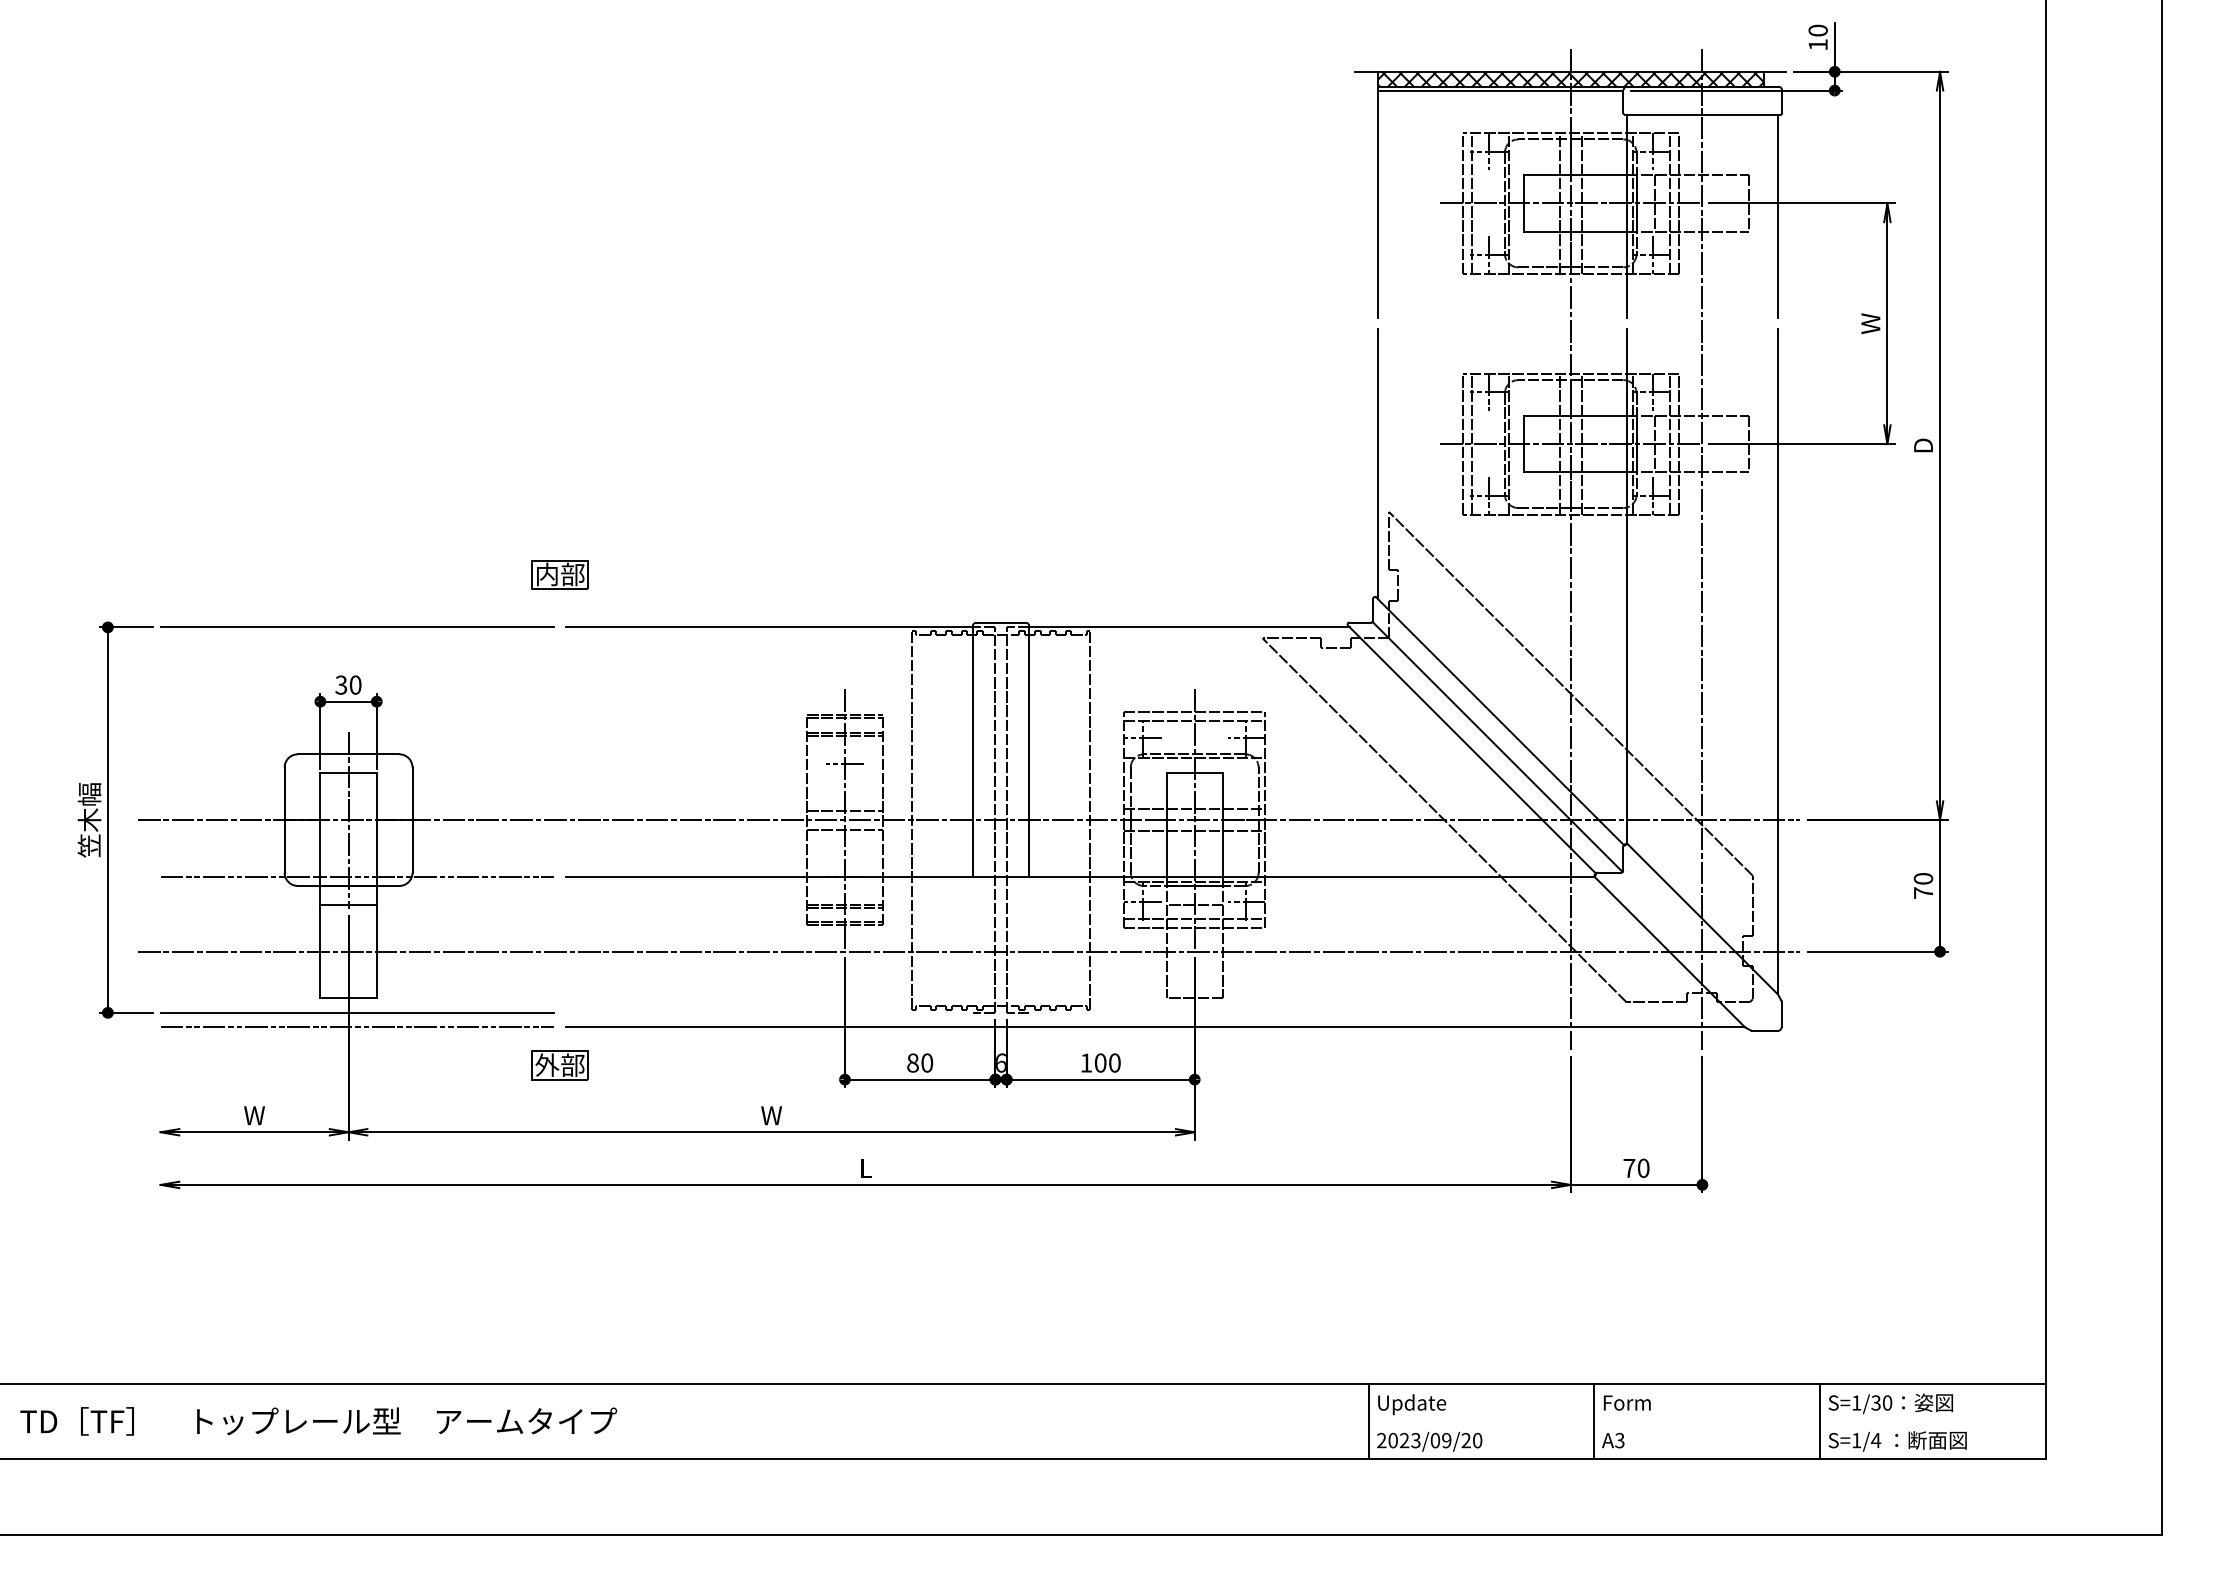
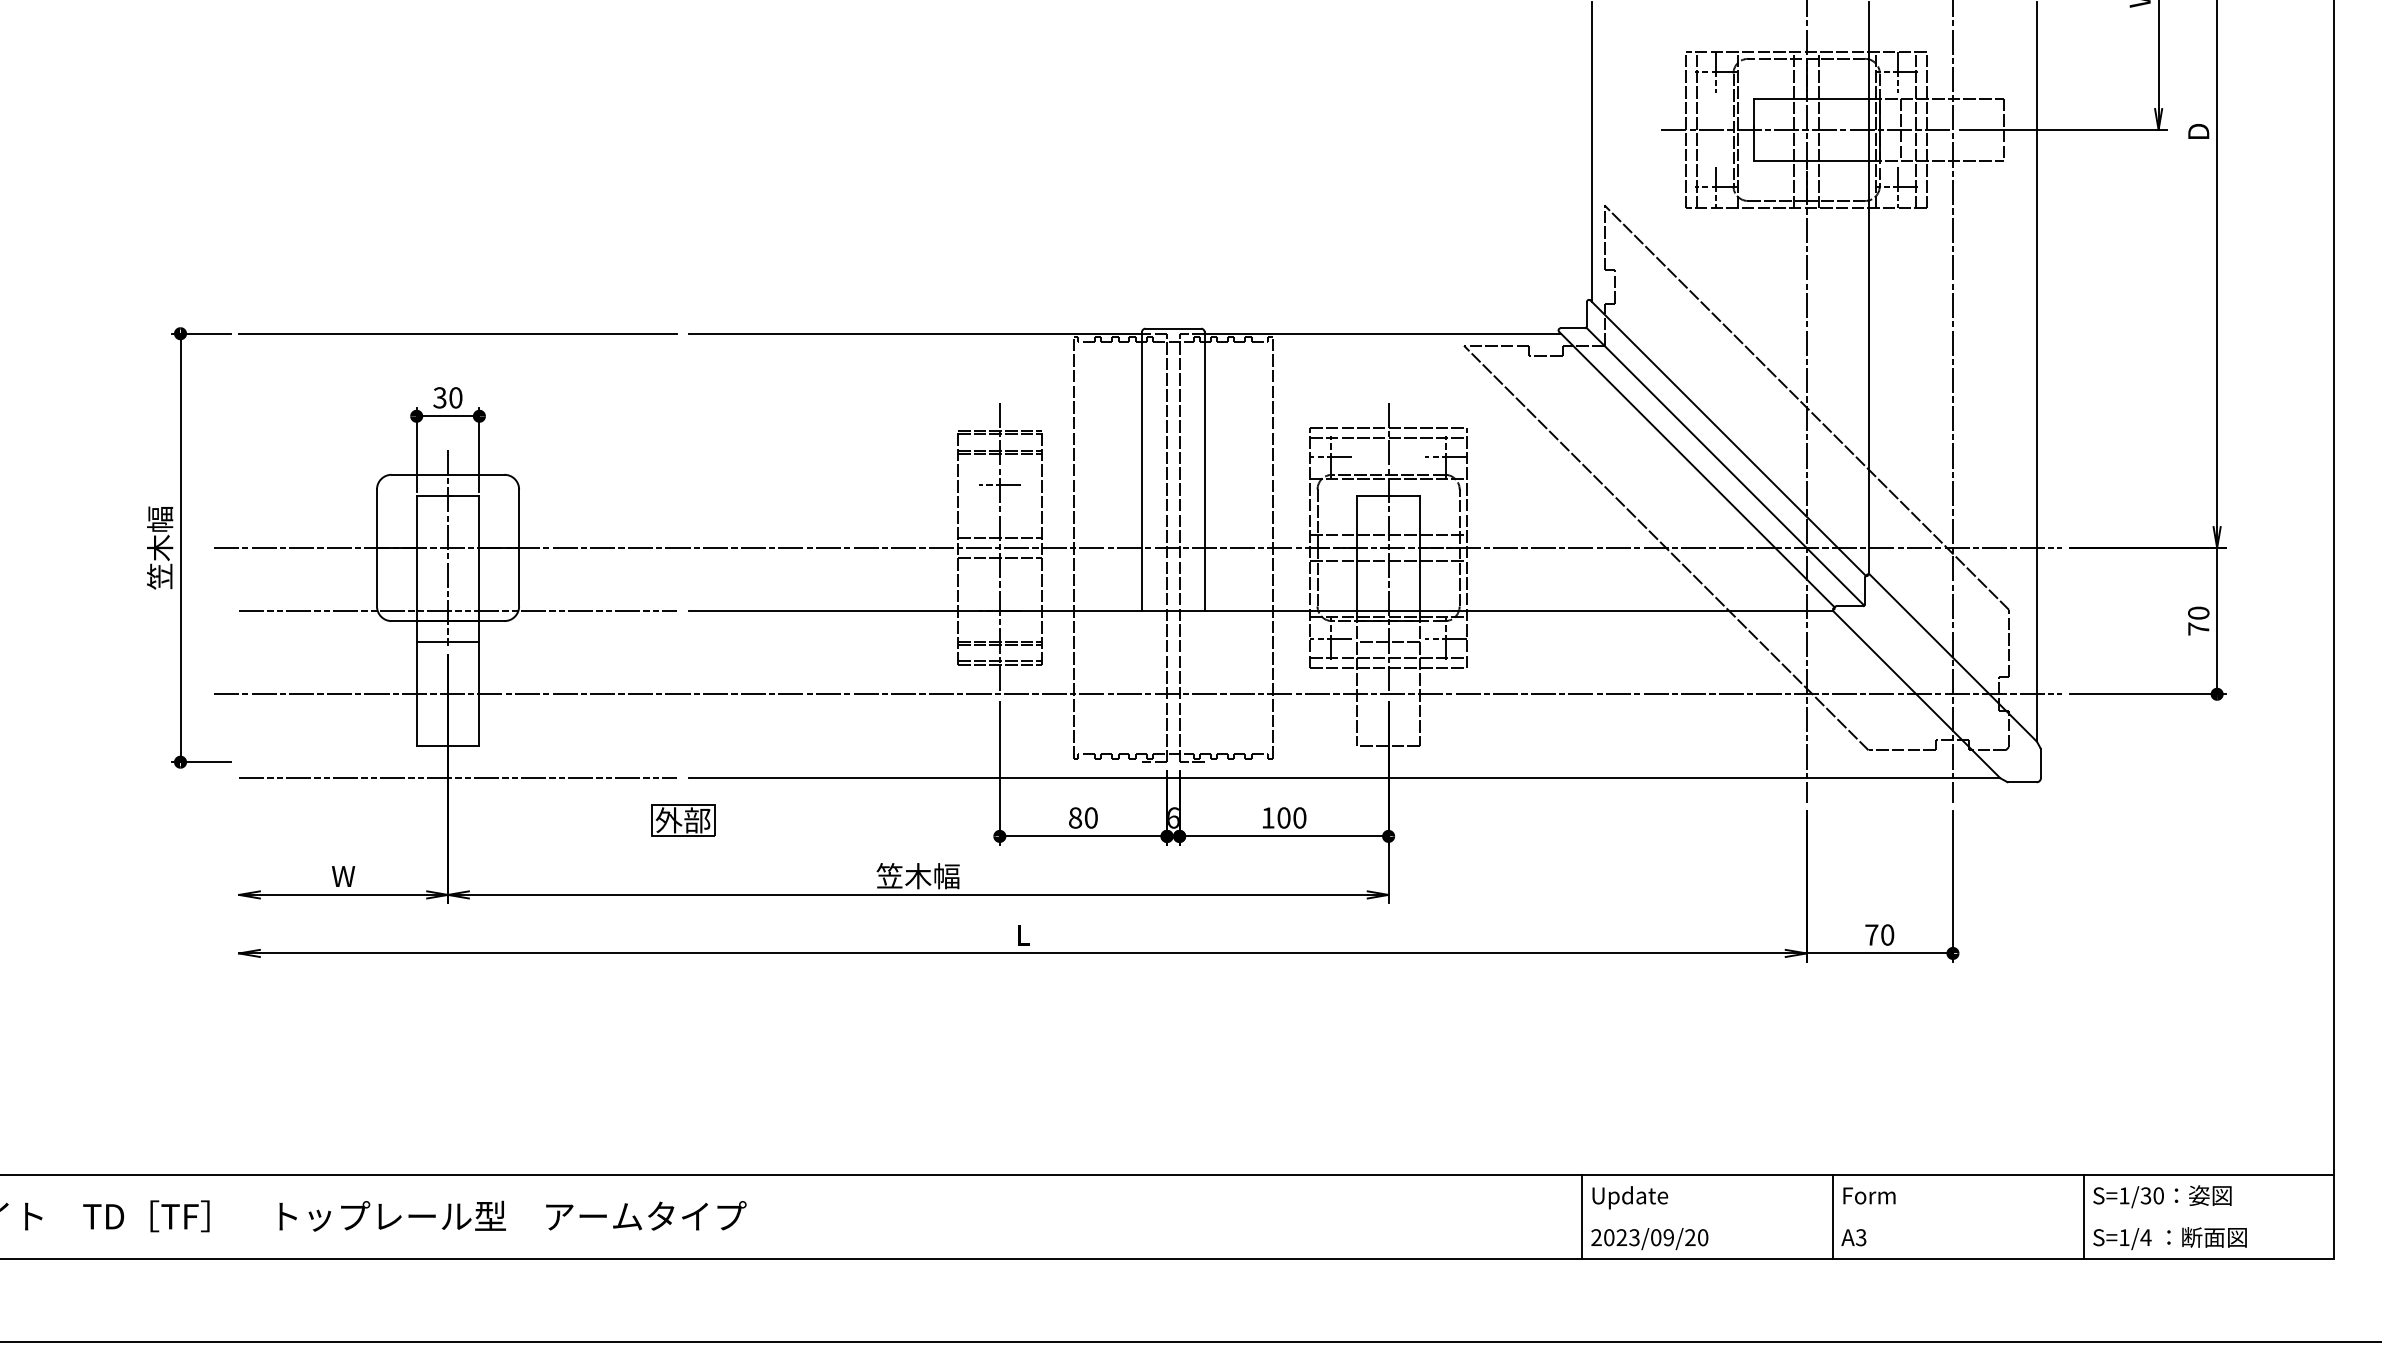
part: (559, 574) -> (682, 274), removed
line: (357, 1012) -> (457, 761), removed
text: (771, 1115) -> (918, 876), W -> 笠木幅

